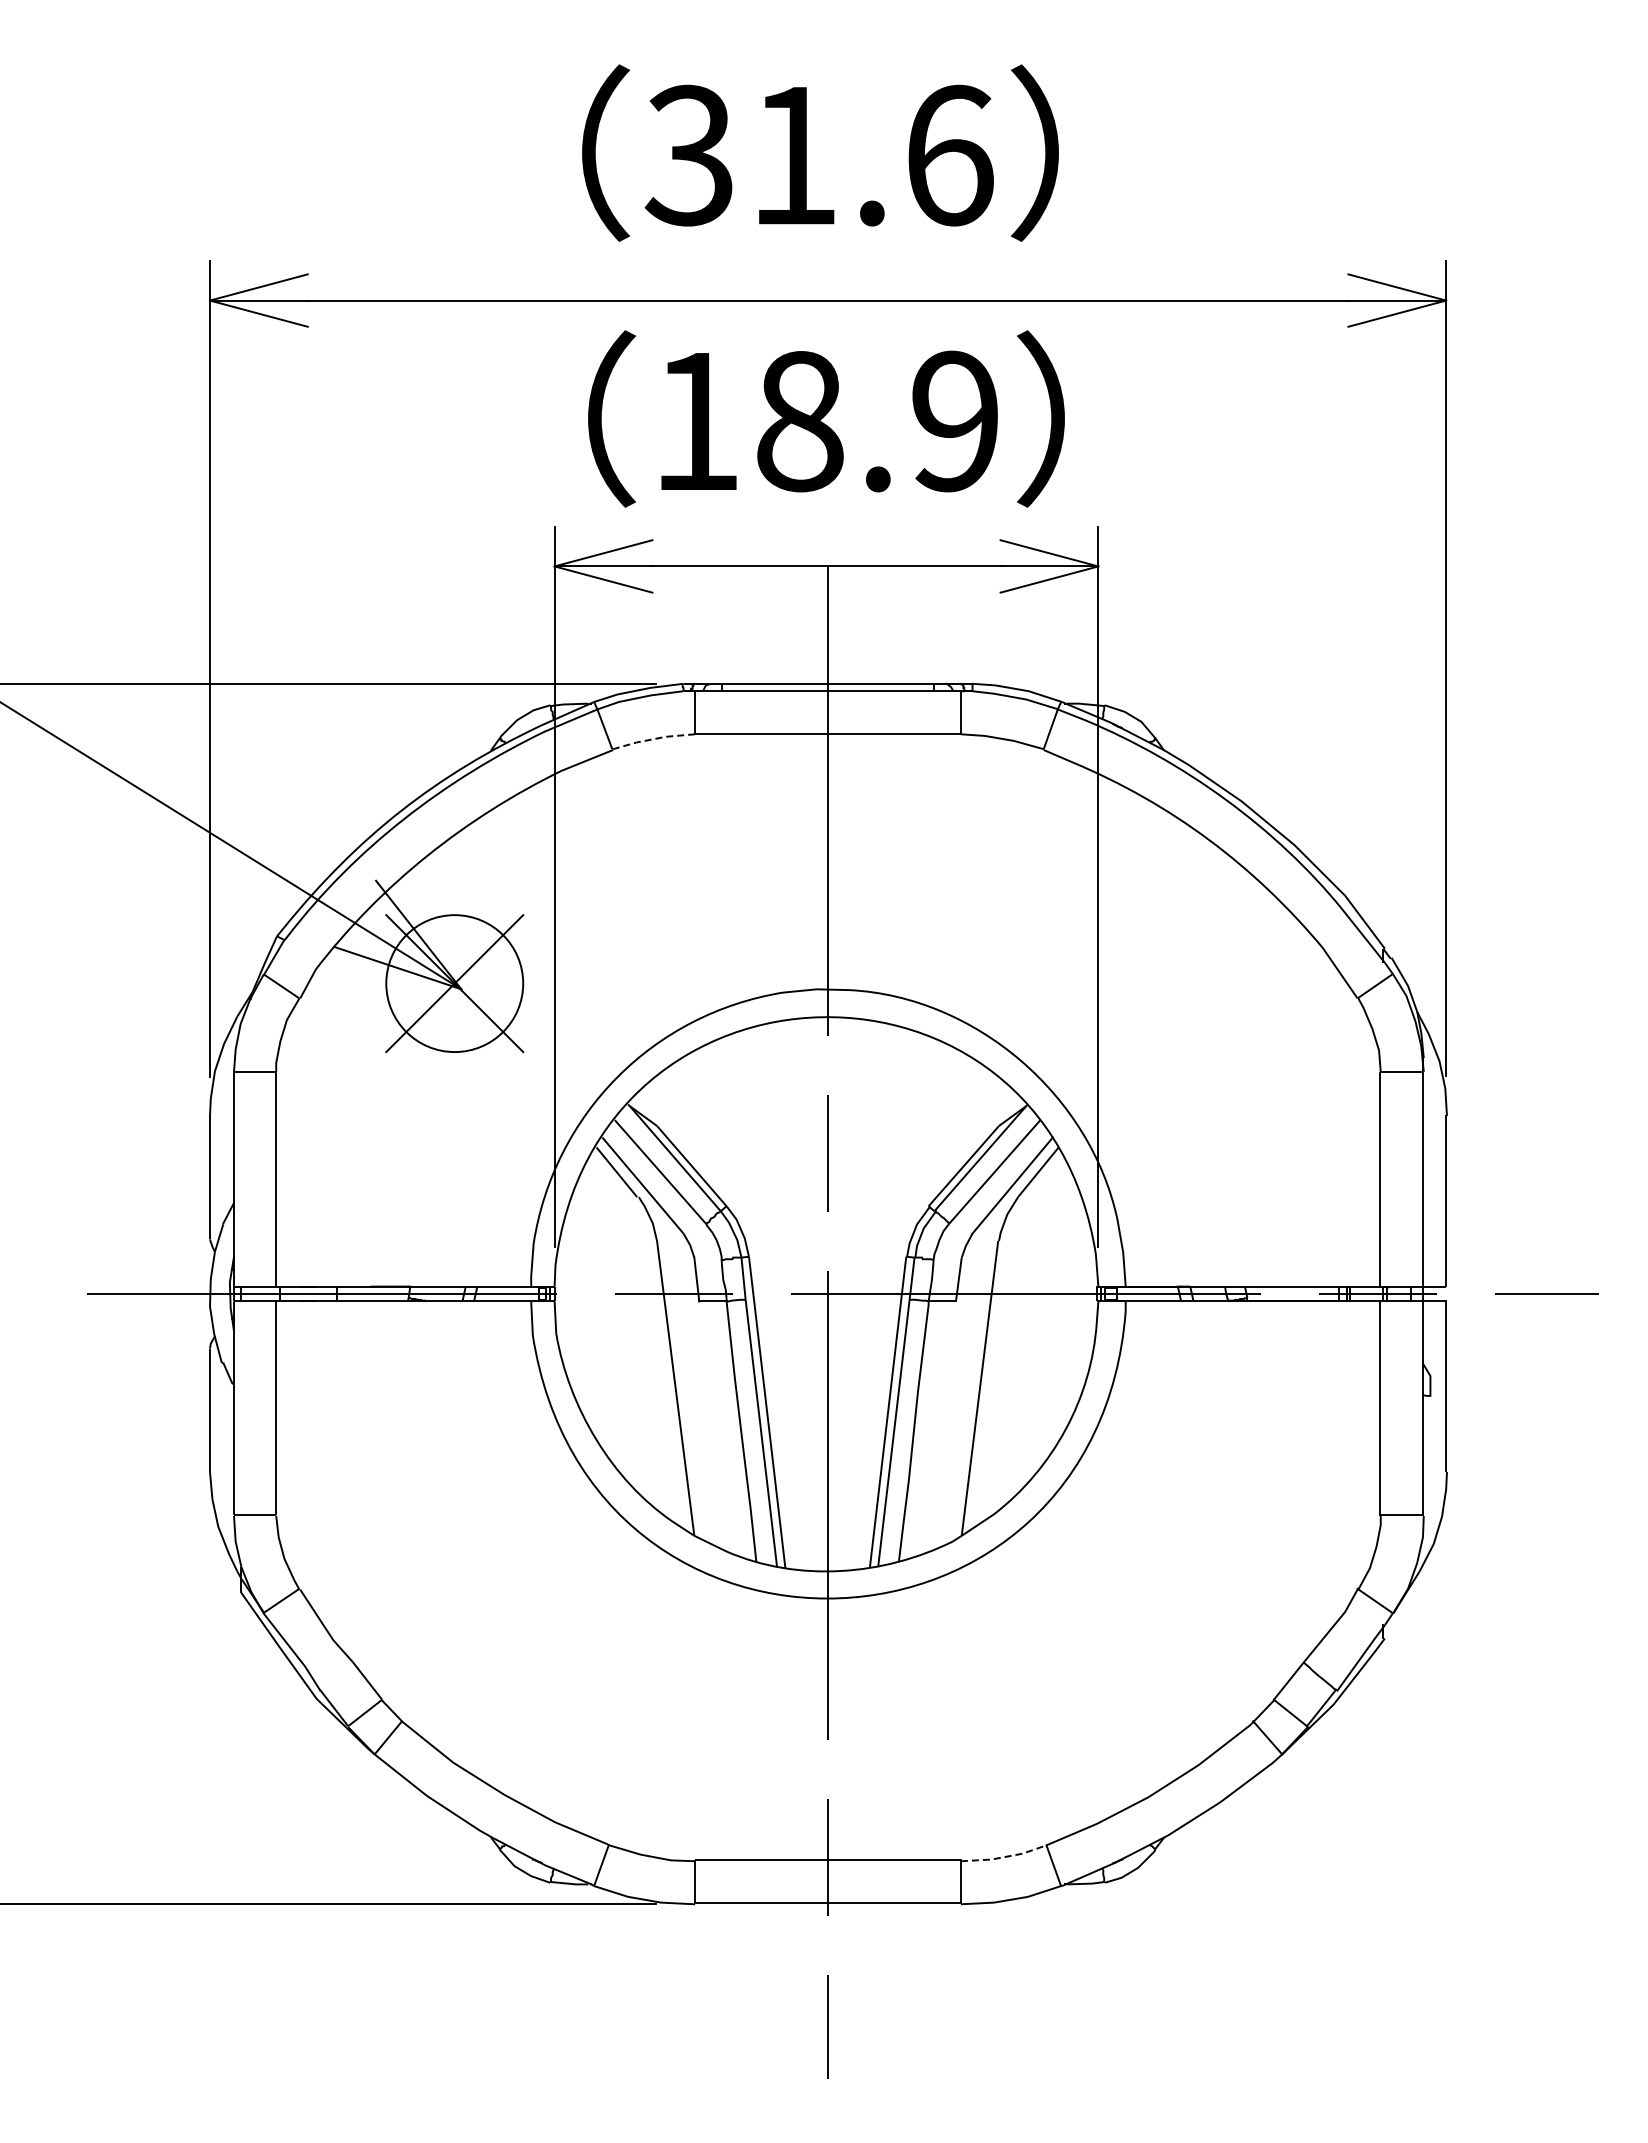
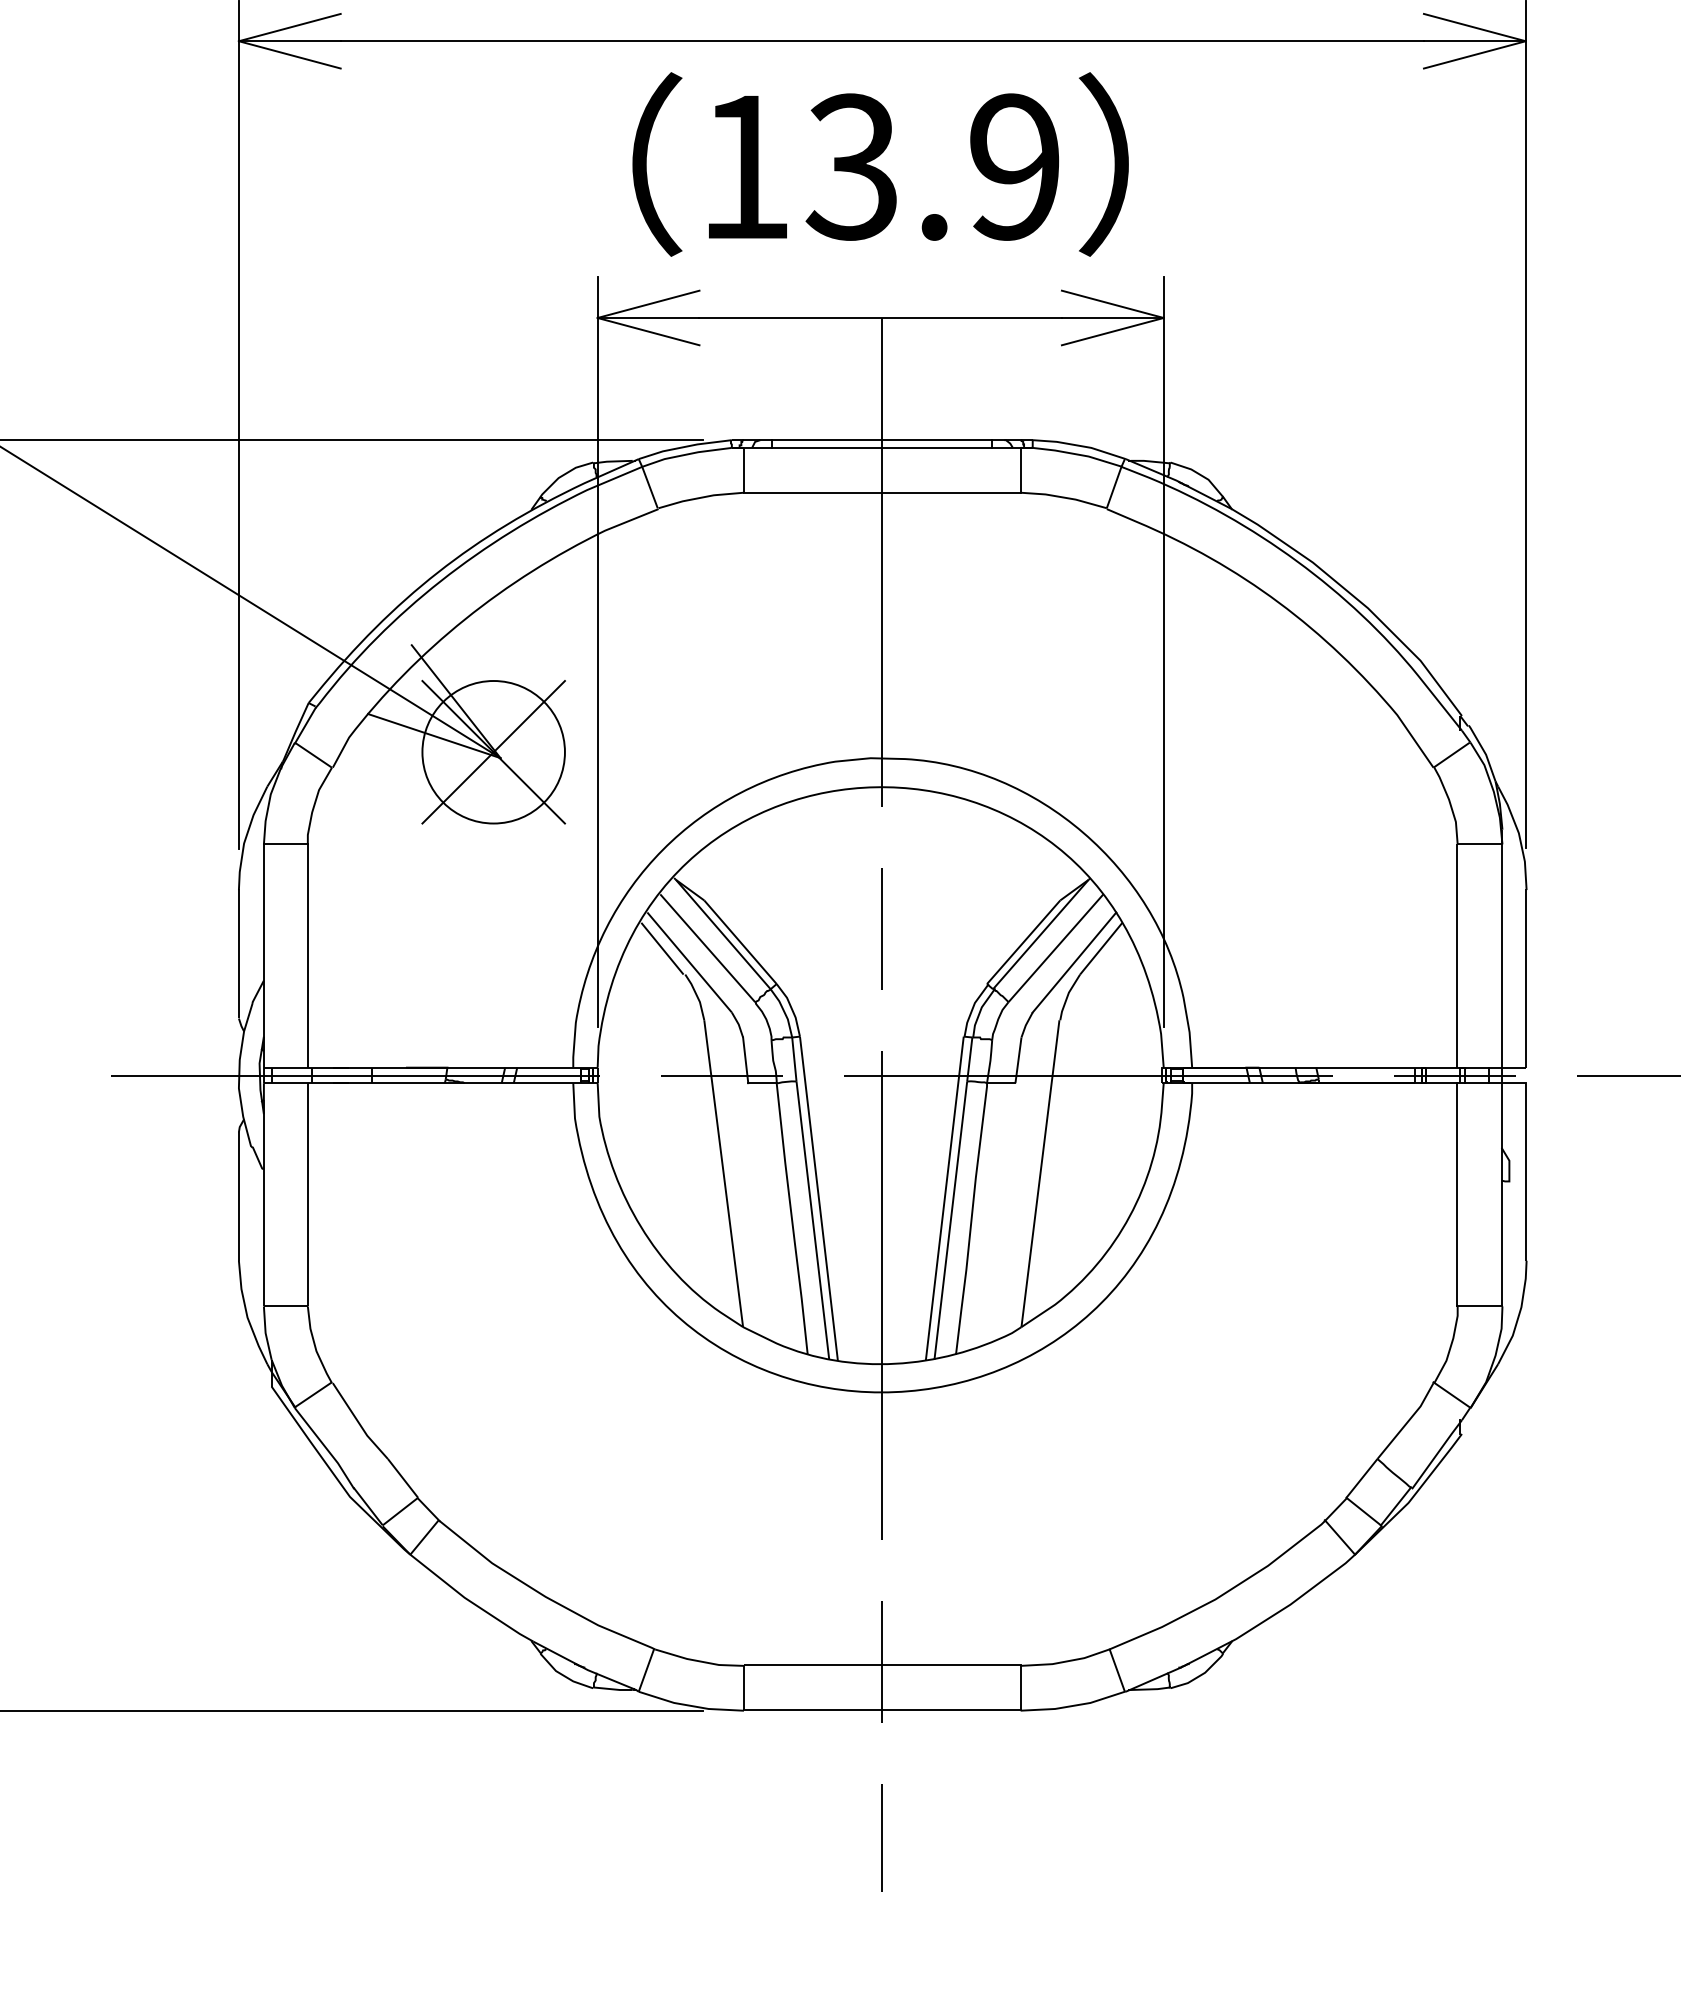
text: (798, 421) -> (851, 167), 18.9 -> 13.9
line: (653, 739) -> (700, 498), dashed -> solid
line: (1004, 1857) -> (1065, 1661), dashed -> solid

